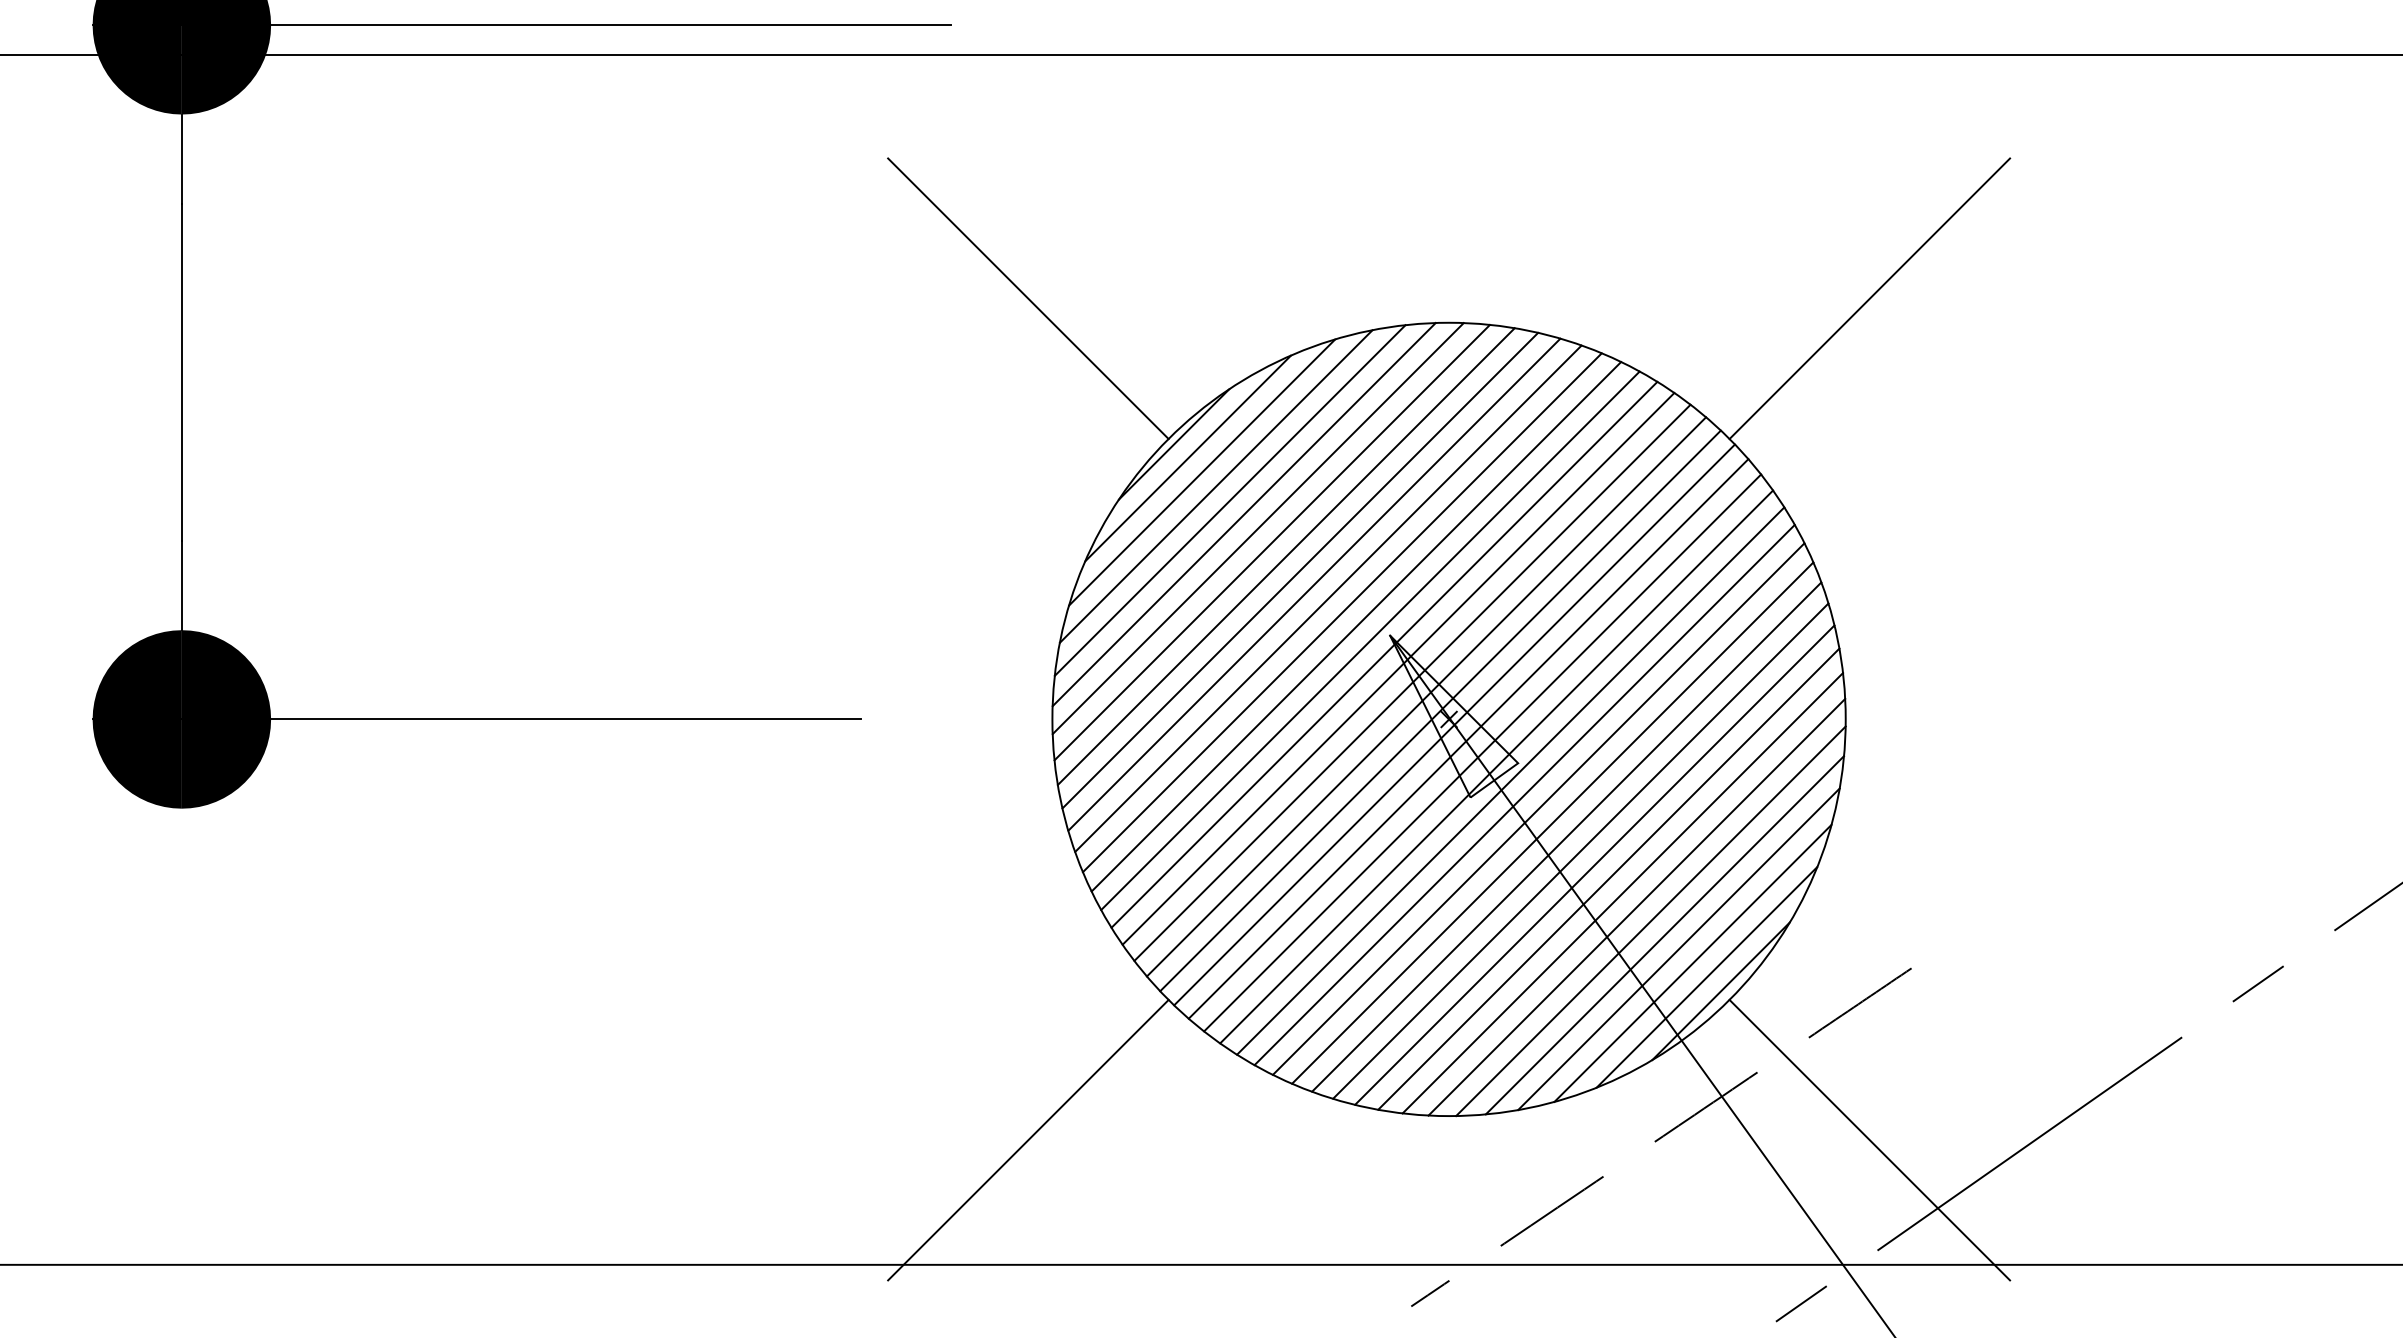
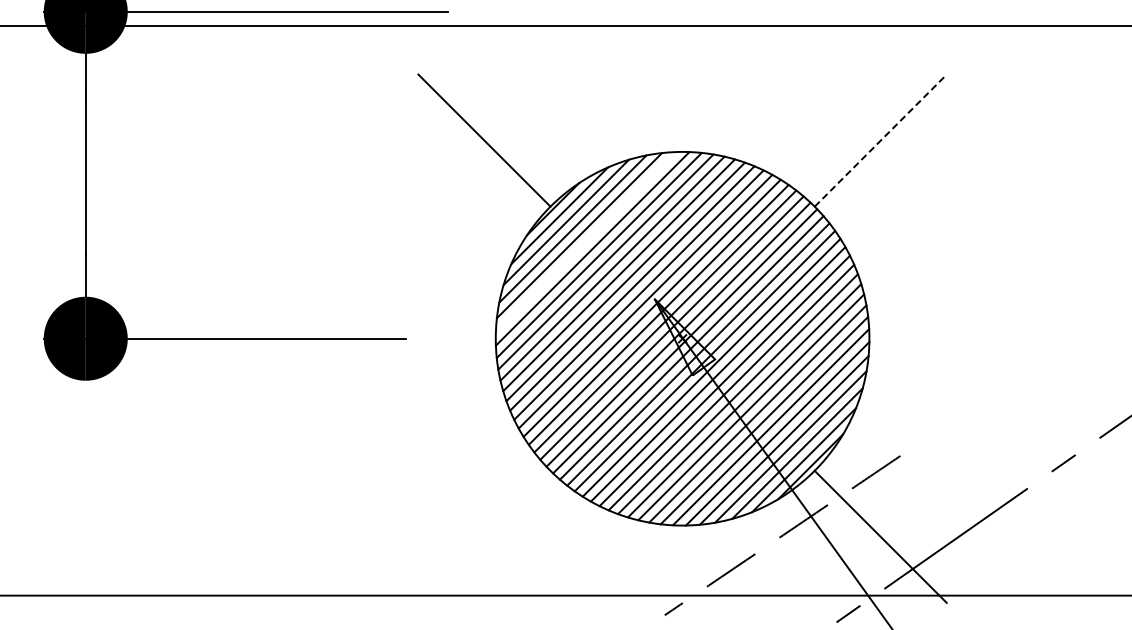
line: (1871, 298) -> (881, 140), solid -> dashed
line: (1242, 515) -> (585, 242), removed
line: (1028, 1139) -> (484, 536), removed

